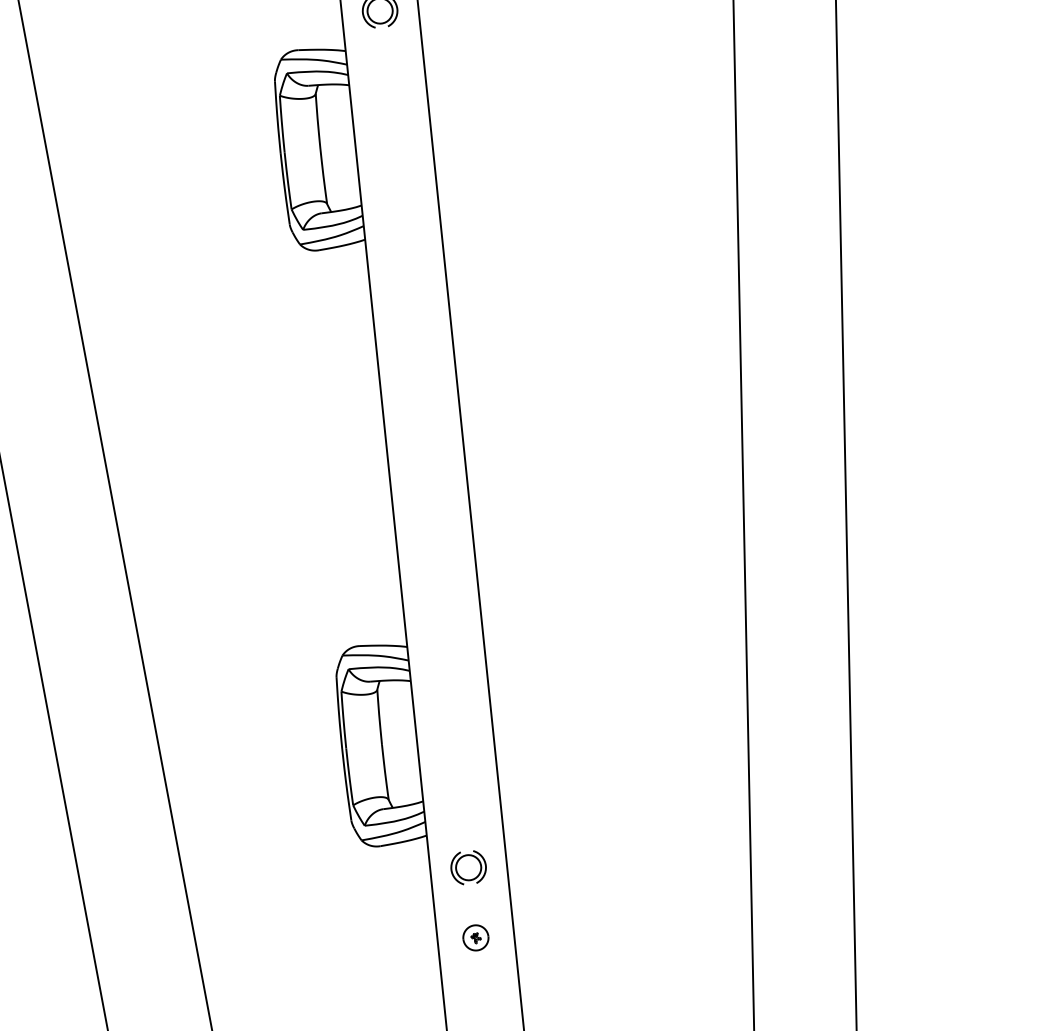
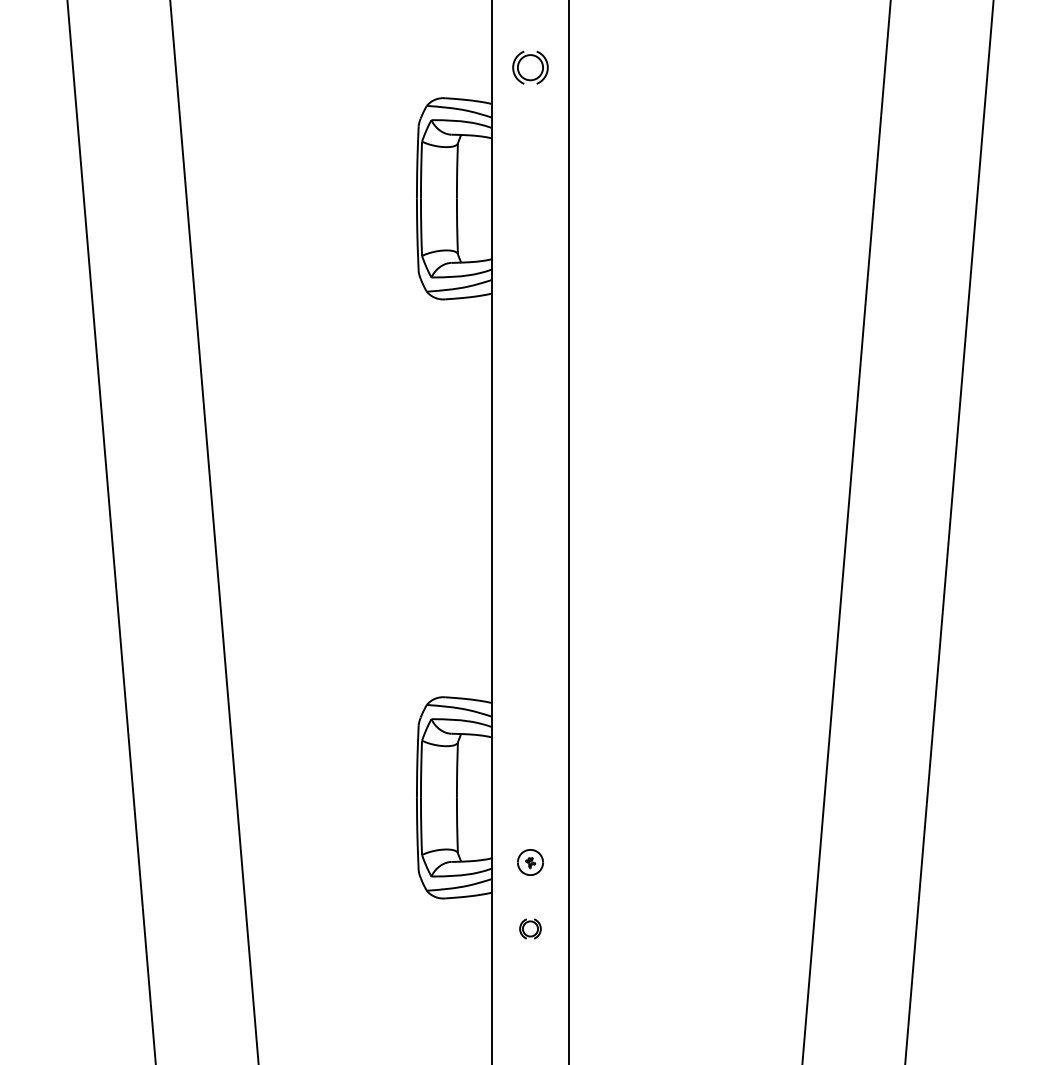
part: (468, 867) -> (530, 928), size x0.6
part: (475, 937) -> (530, 862), moved

